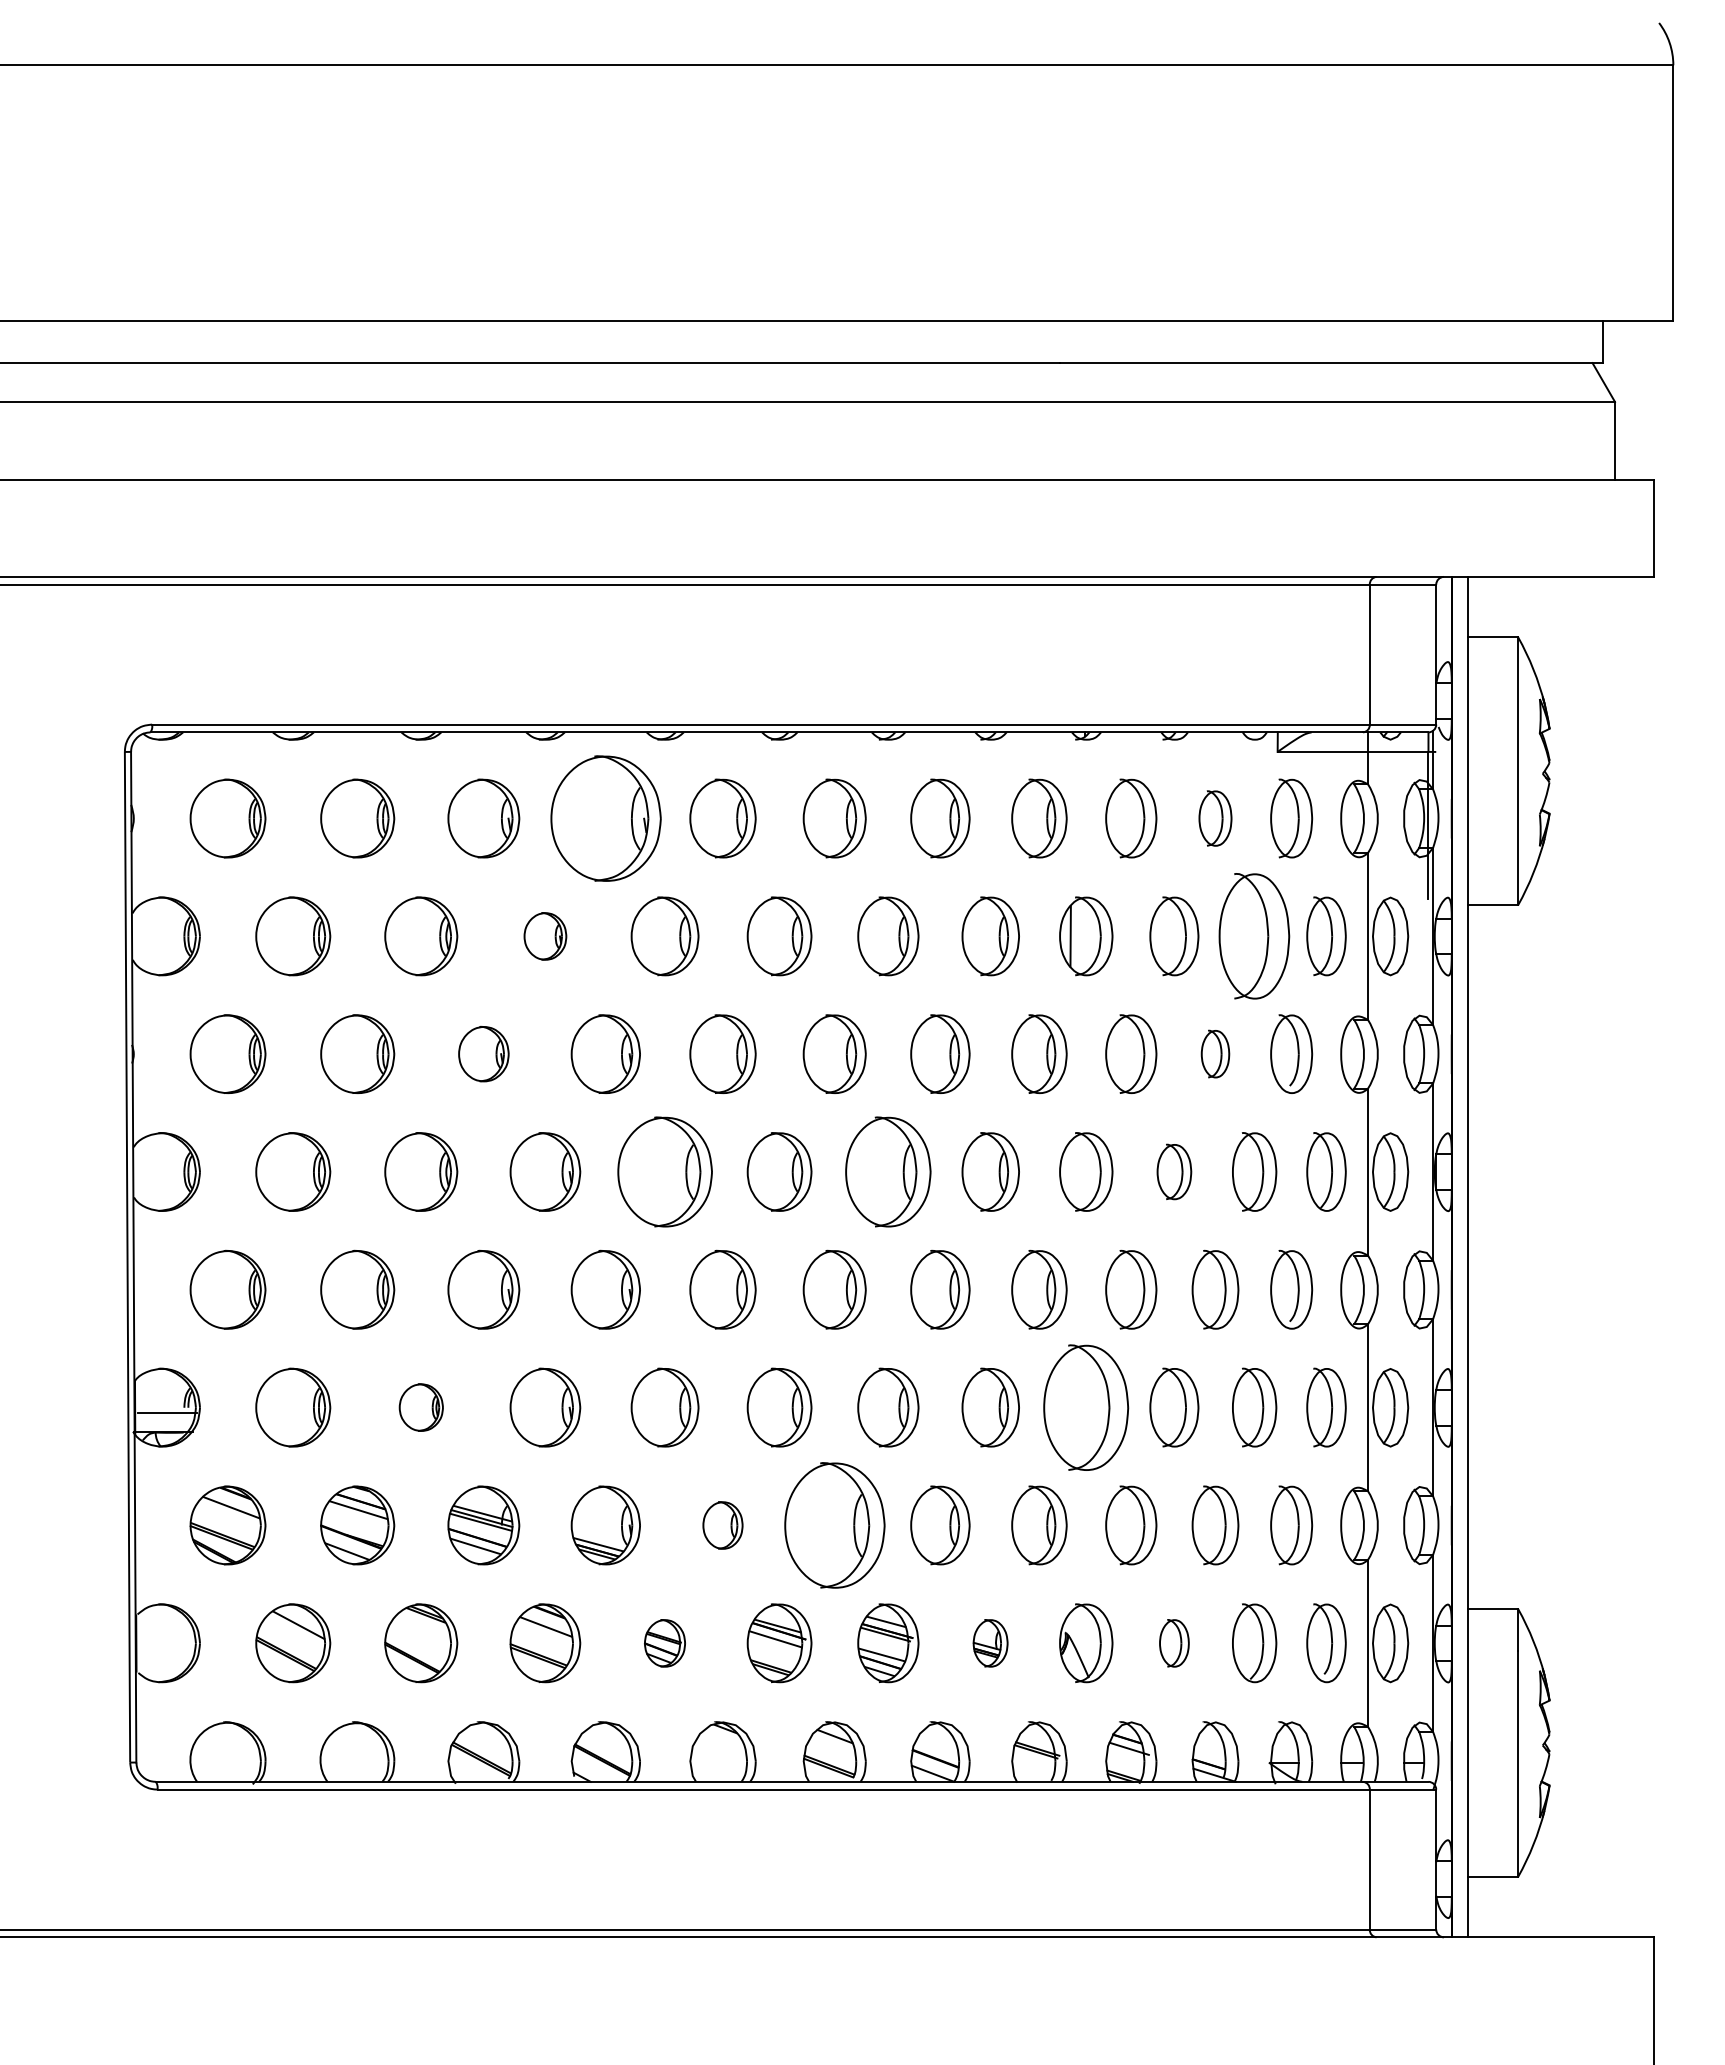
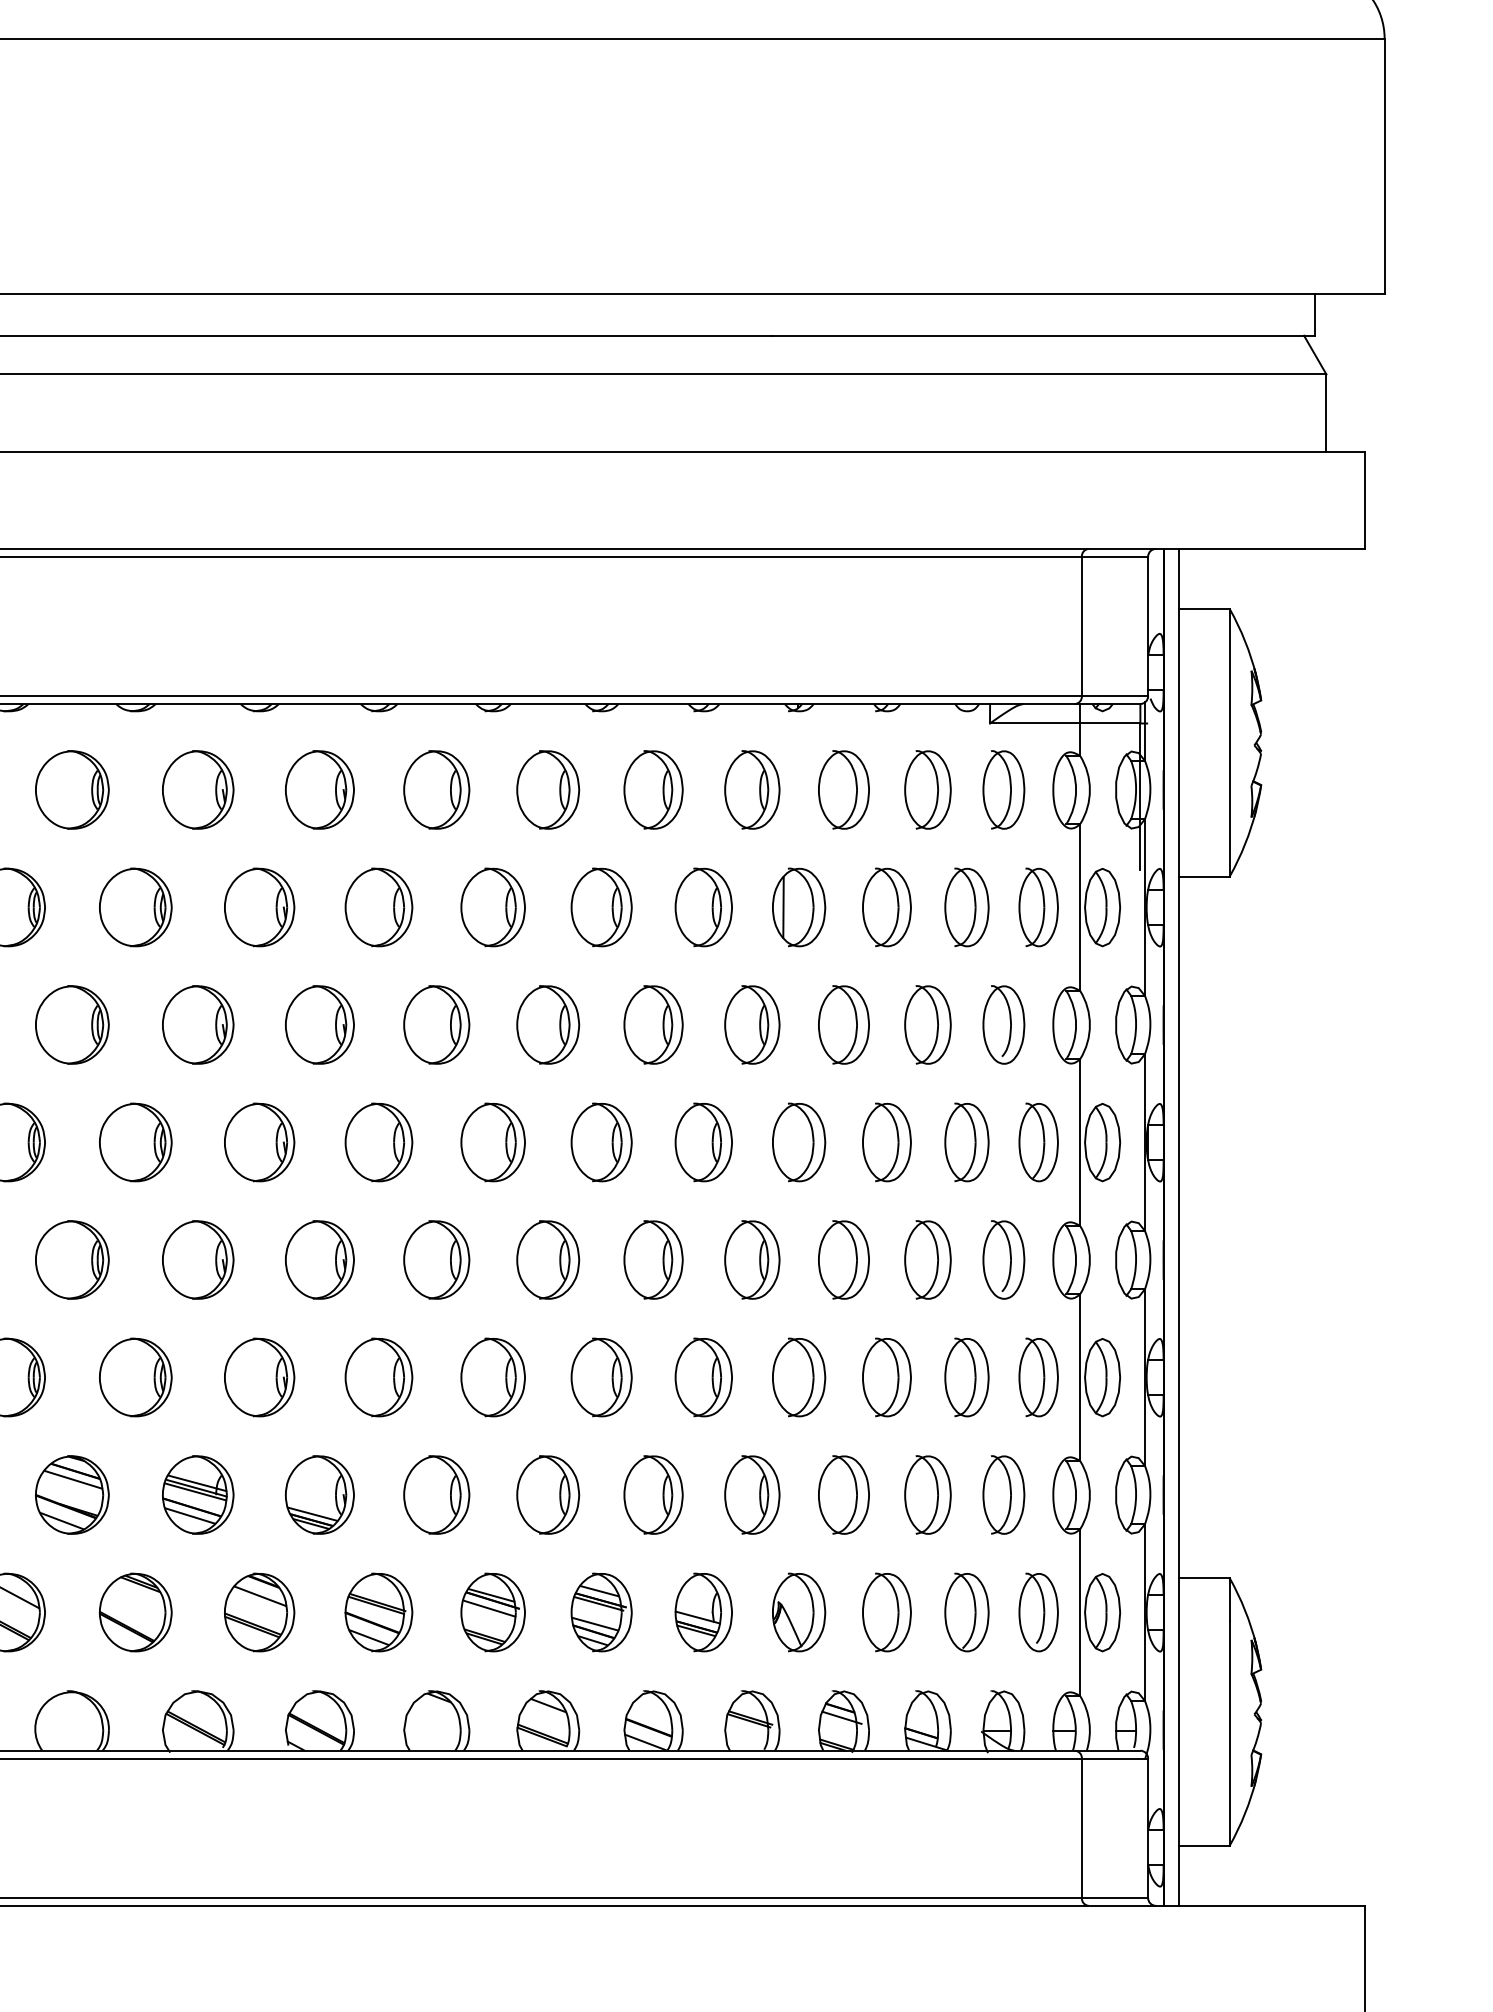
part: (605, 818) -> (319, 789), size x0.62
part: (1215, 818) -> (927, 789), size x1.43
part: (545, 936) -> (259, 907), size x1.67
part: (1254, 936) -> (966, 907), size x0.62
part: (483, 1053) -> (197, 1024), size x1.43
part: (1215, 1053) -> (927, 1024), size x1.67
part: (664, 1171) -> (378, 1141), size x0.71
part: (888, 1171) -> (601, 1141), size x0.71
part: (1174, 1171) -> (887, 1141), size x1.43
part: (421, 1407) -> (136, 1377), size x1.67
part: (1086, 1407) -> (799, 1377), size x0.62
part: (722, 1525) -> (436, 1495), size x1.67
part: (834, 1525) -> (547, 1495), size x0.62
part: (664, 1643) -> (378, 1612), size x1.67
part: (990, 1643) -> (703, 1612), size x1.67
part: (1174, 1643) -> (887, 1612), size x1.67

